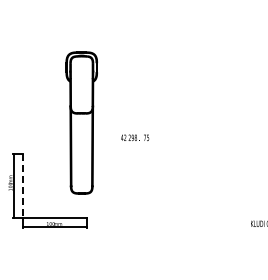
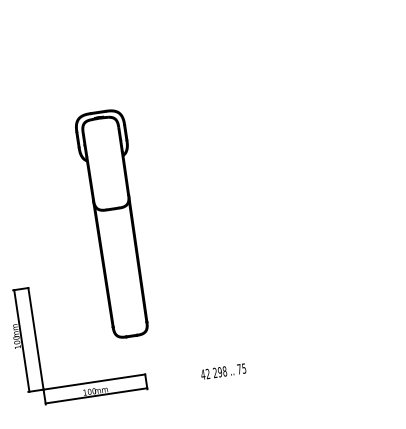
text: (135, 137) -> (224, 371), moved
line: (22, 186) -> (35, 339), dashed -> solid

